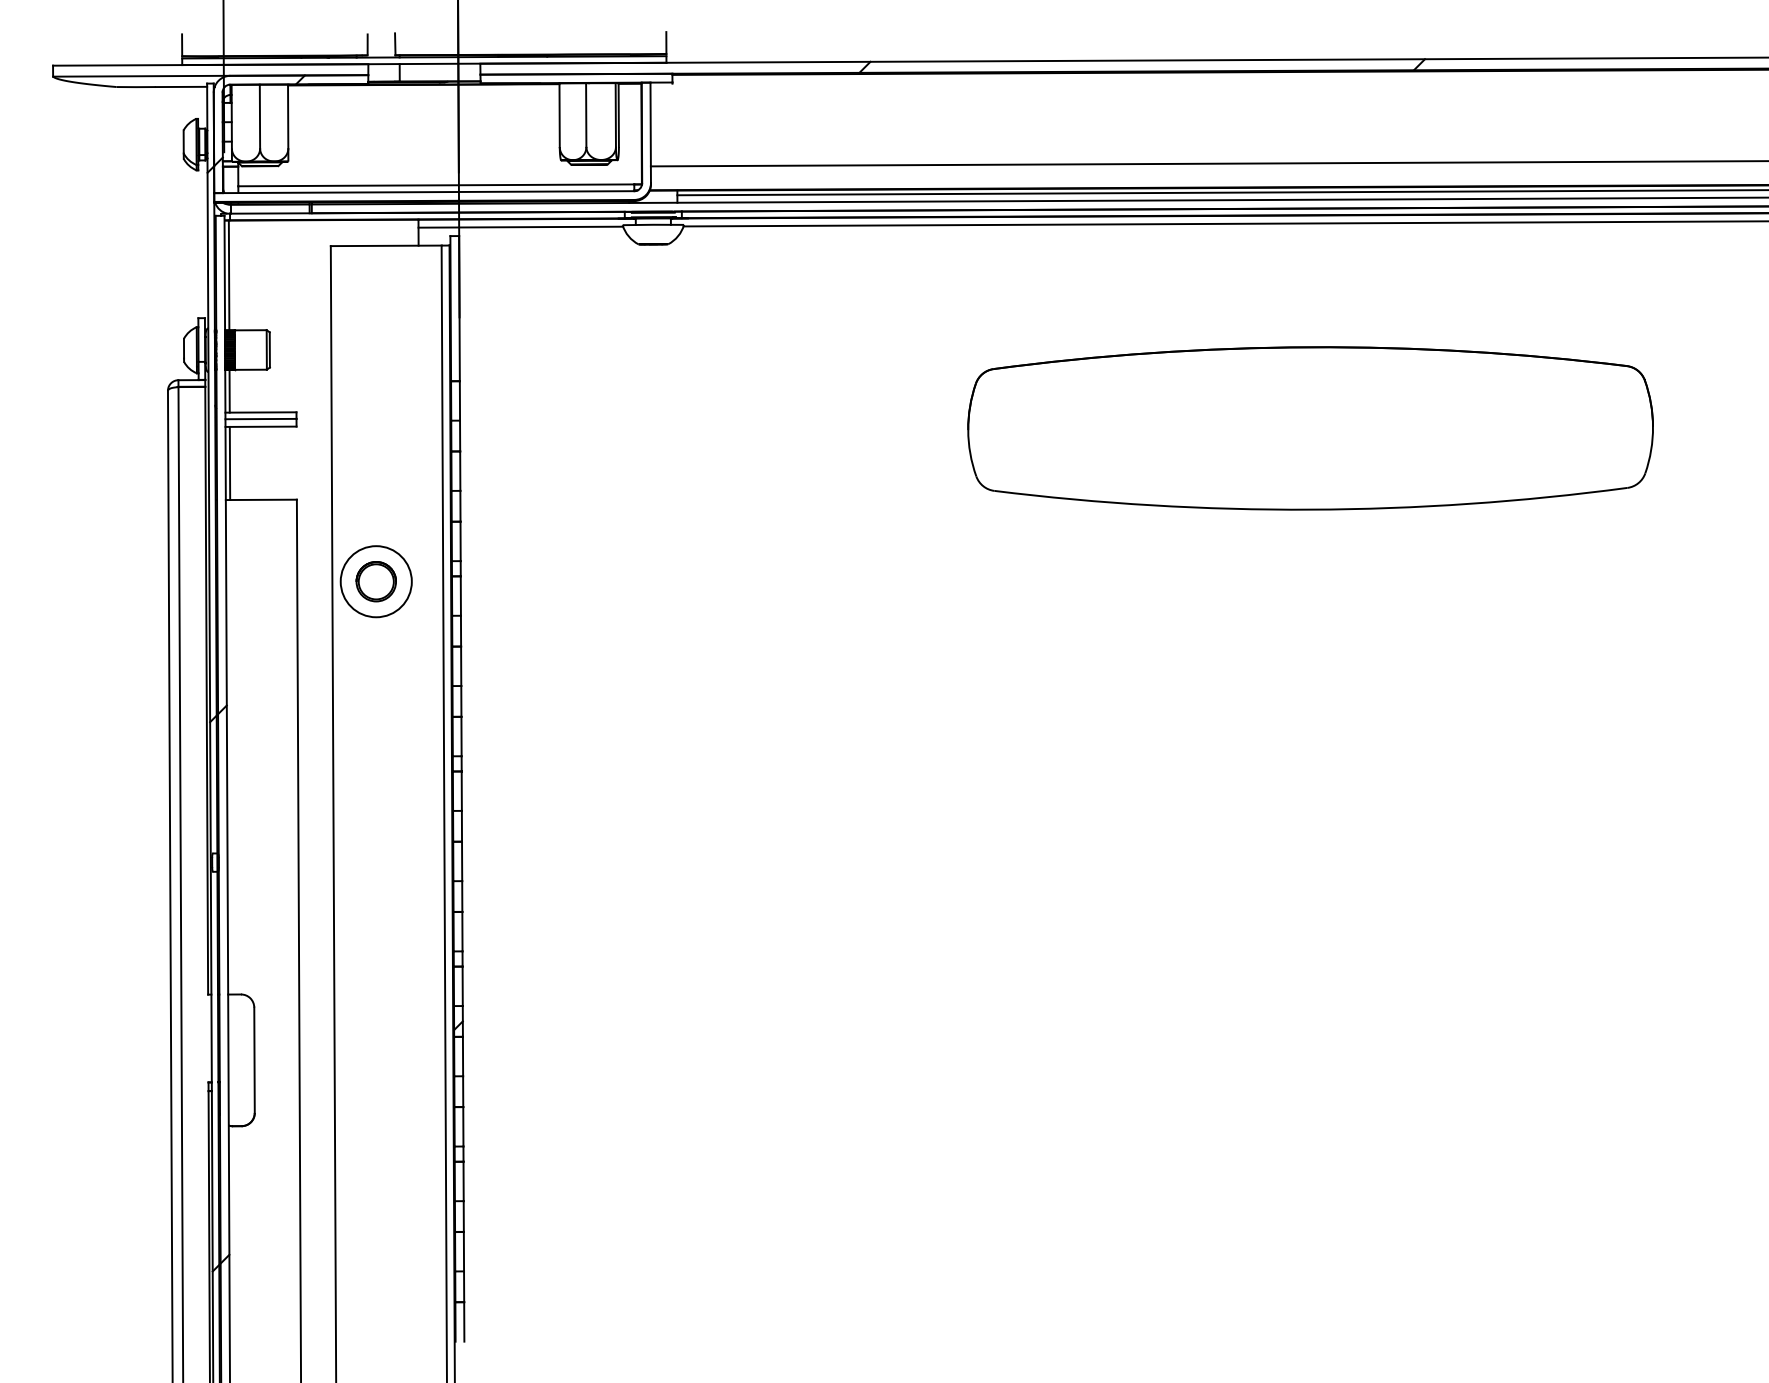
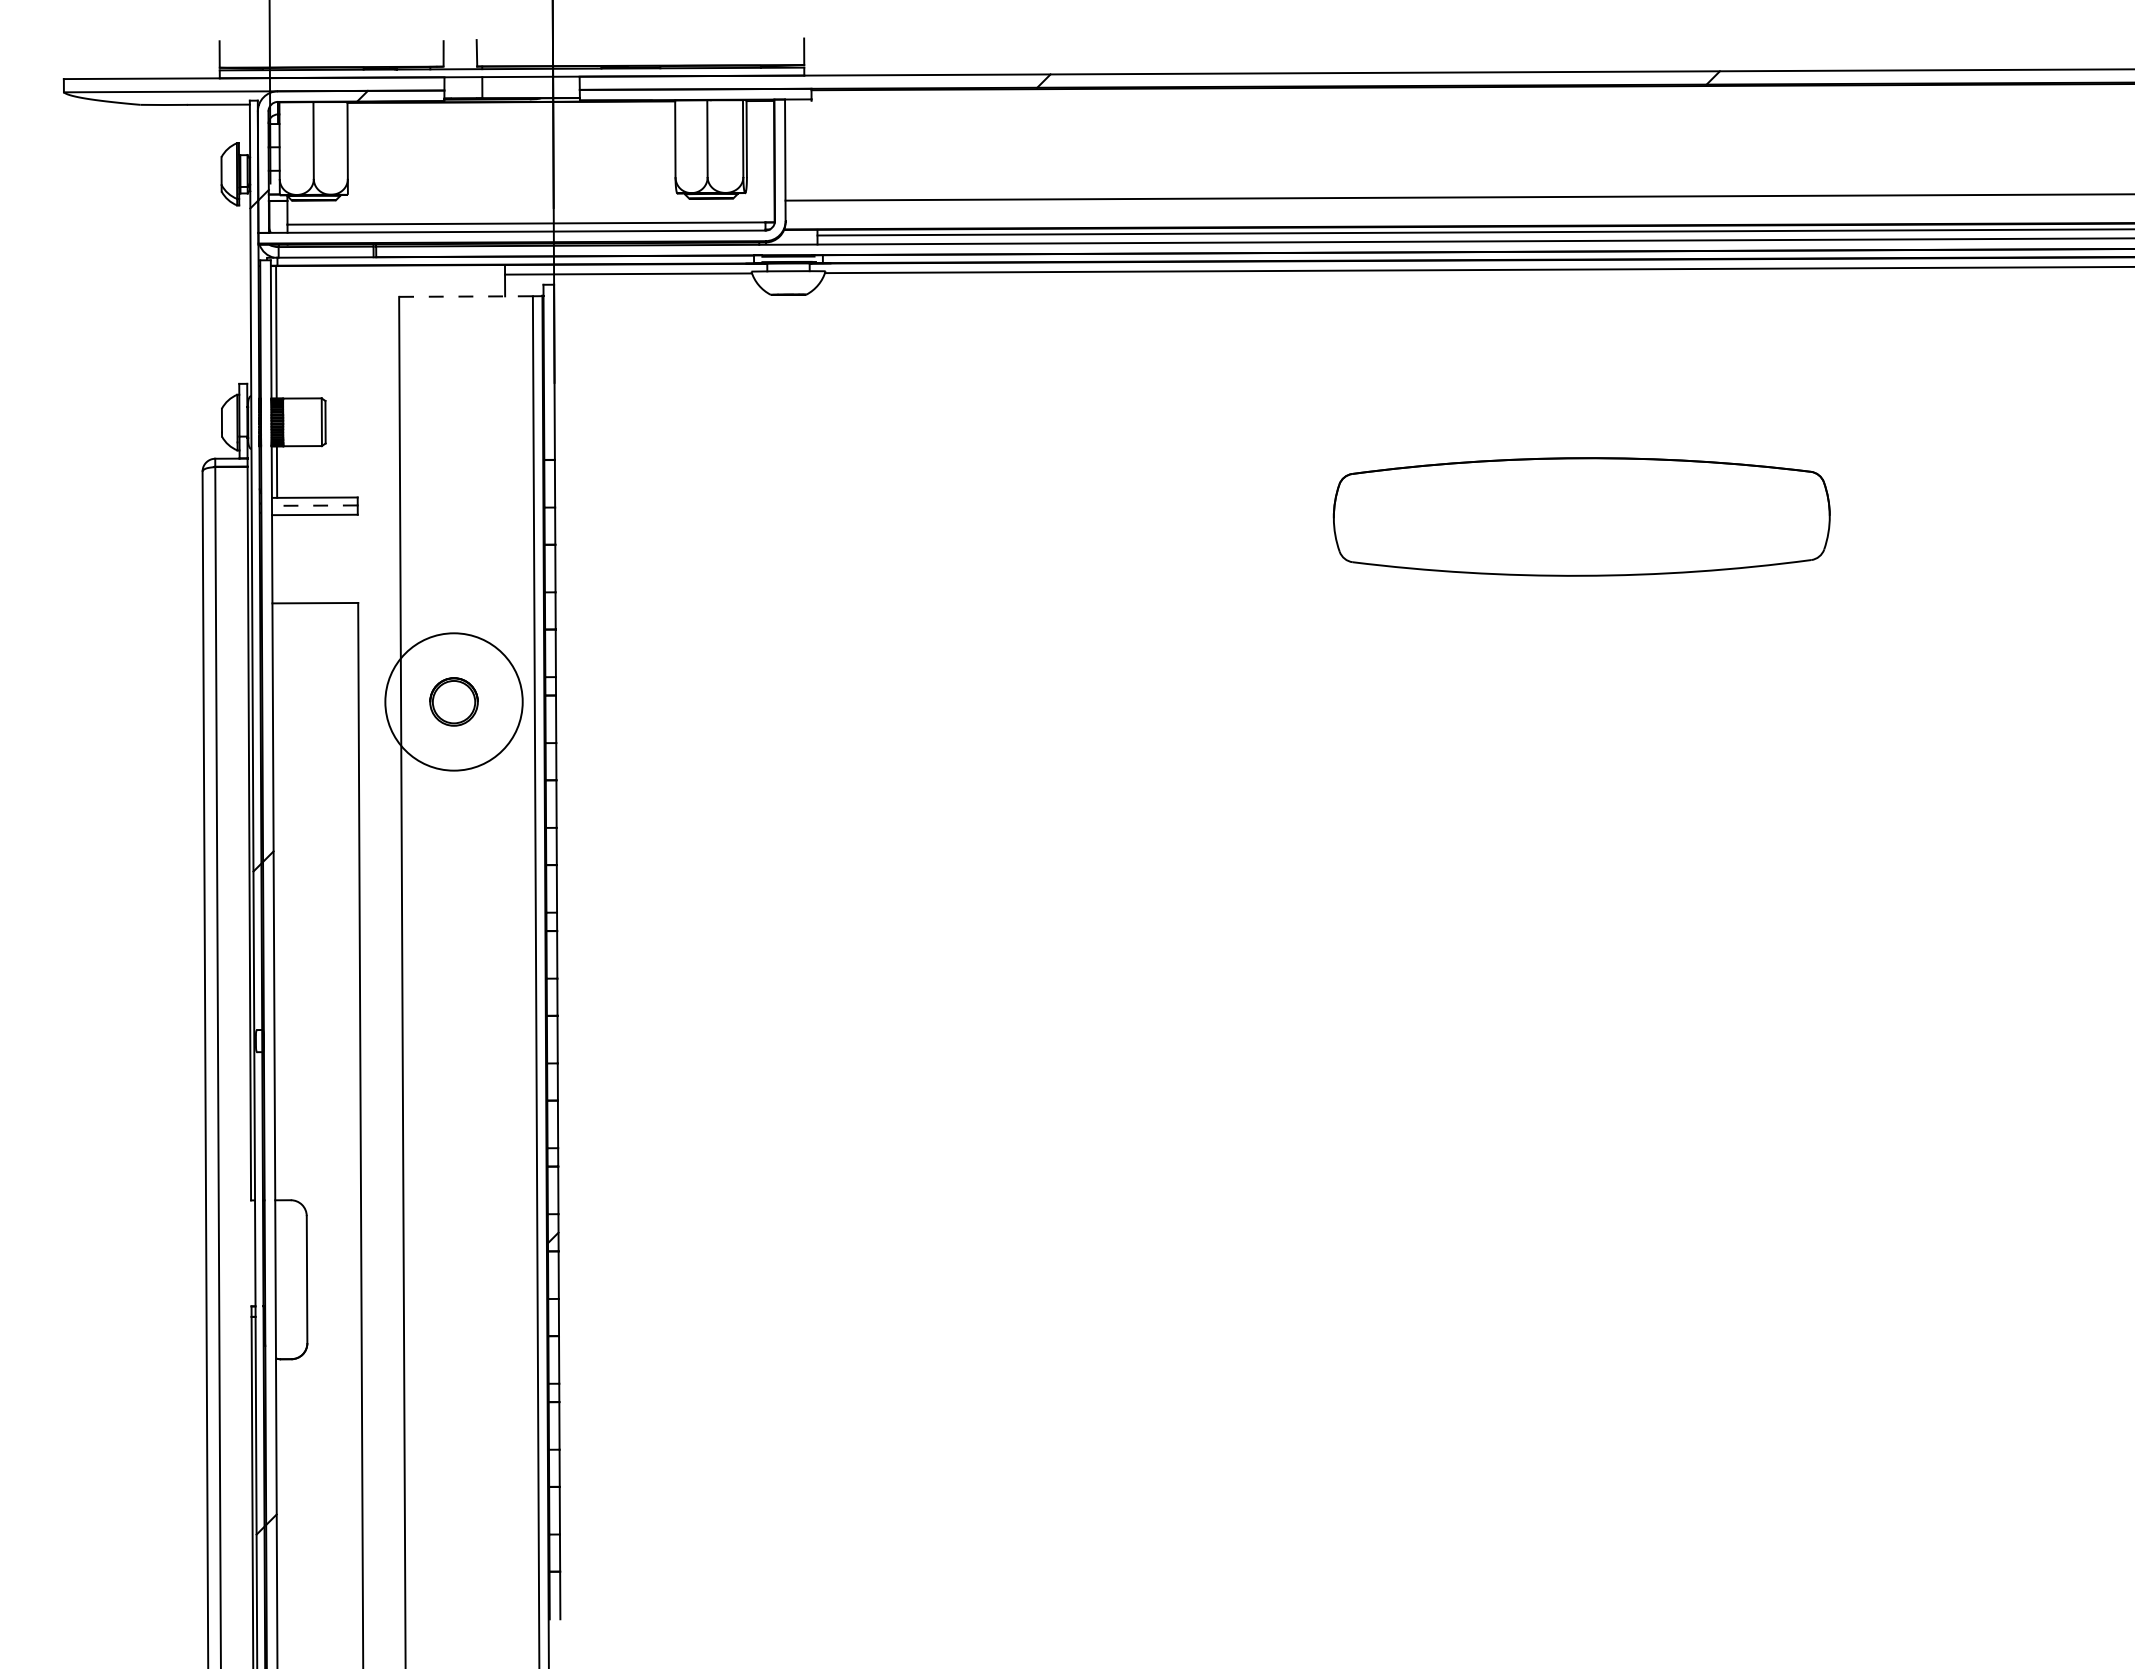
line: (386, 245) -> (466, 296), solid -> dashed
line: (261, 419) -> (315, 506), solid -> dashed
part: (1310, 428) -> (1581, 517), size x0.6
line: (229, 463) -> (276, 559), removed
circle: (375, 581) -> (453, 701), size x1.6

